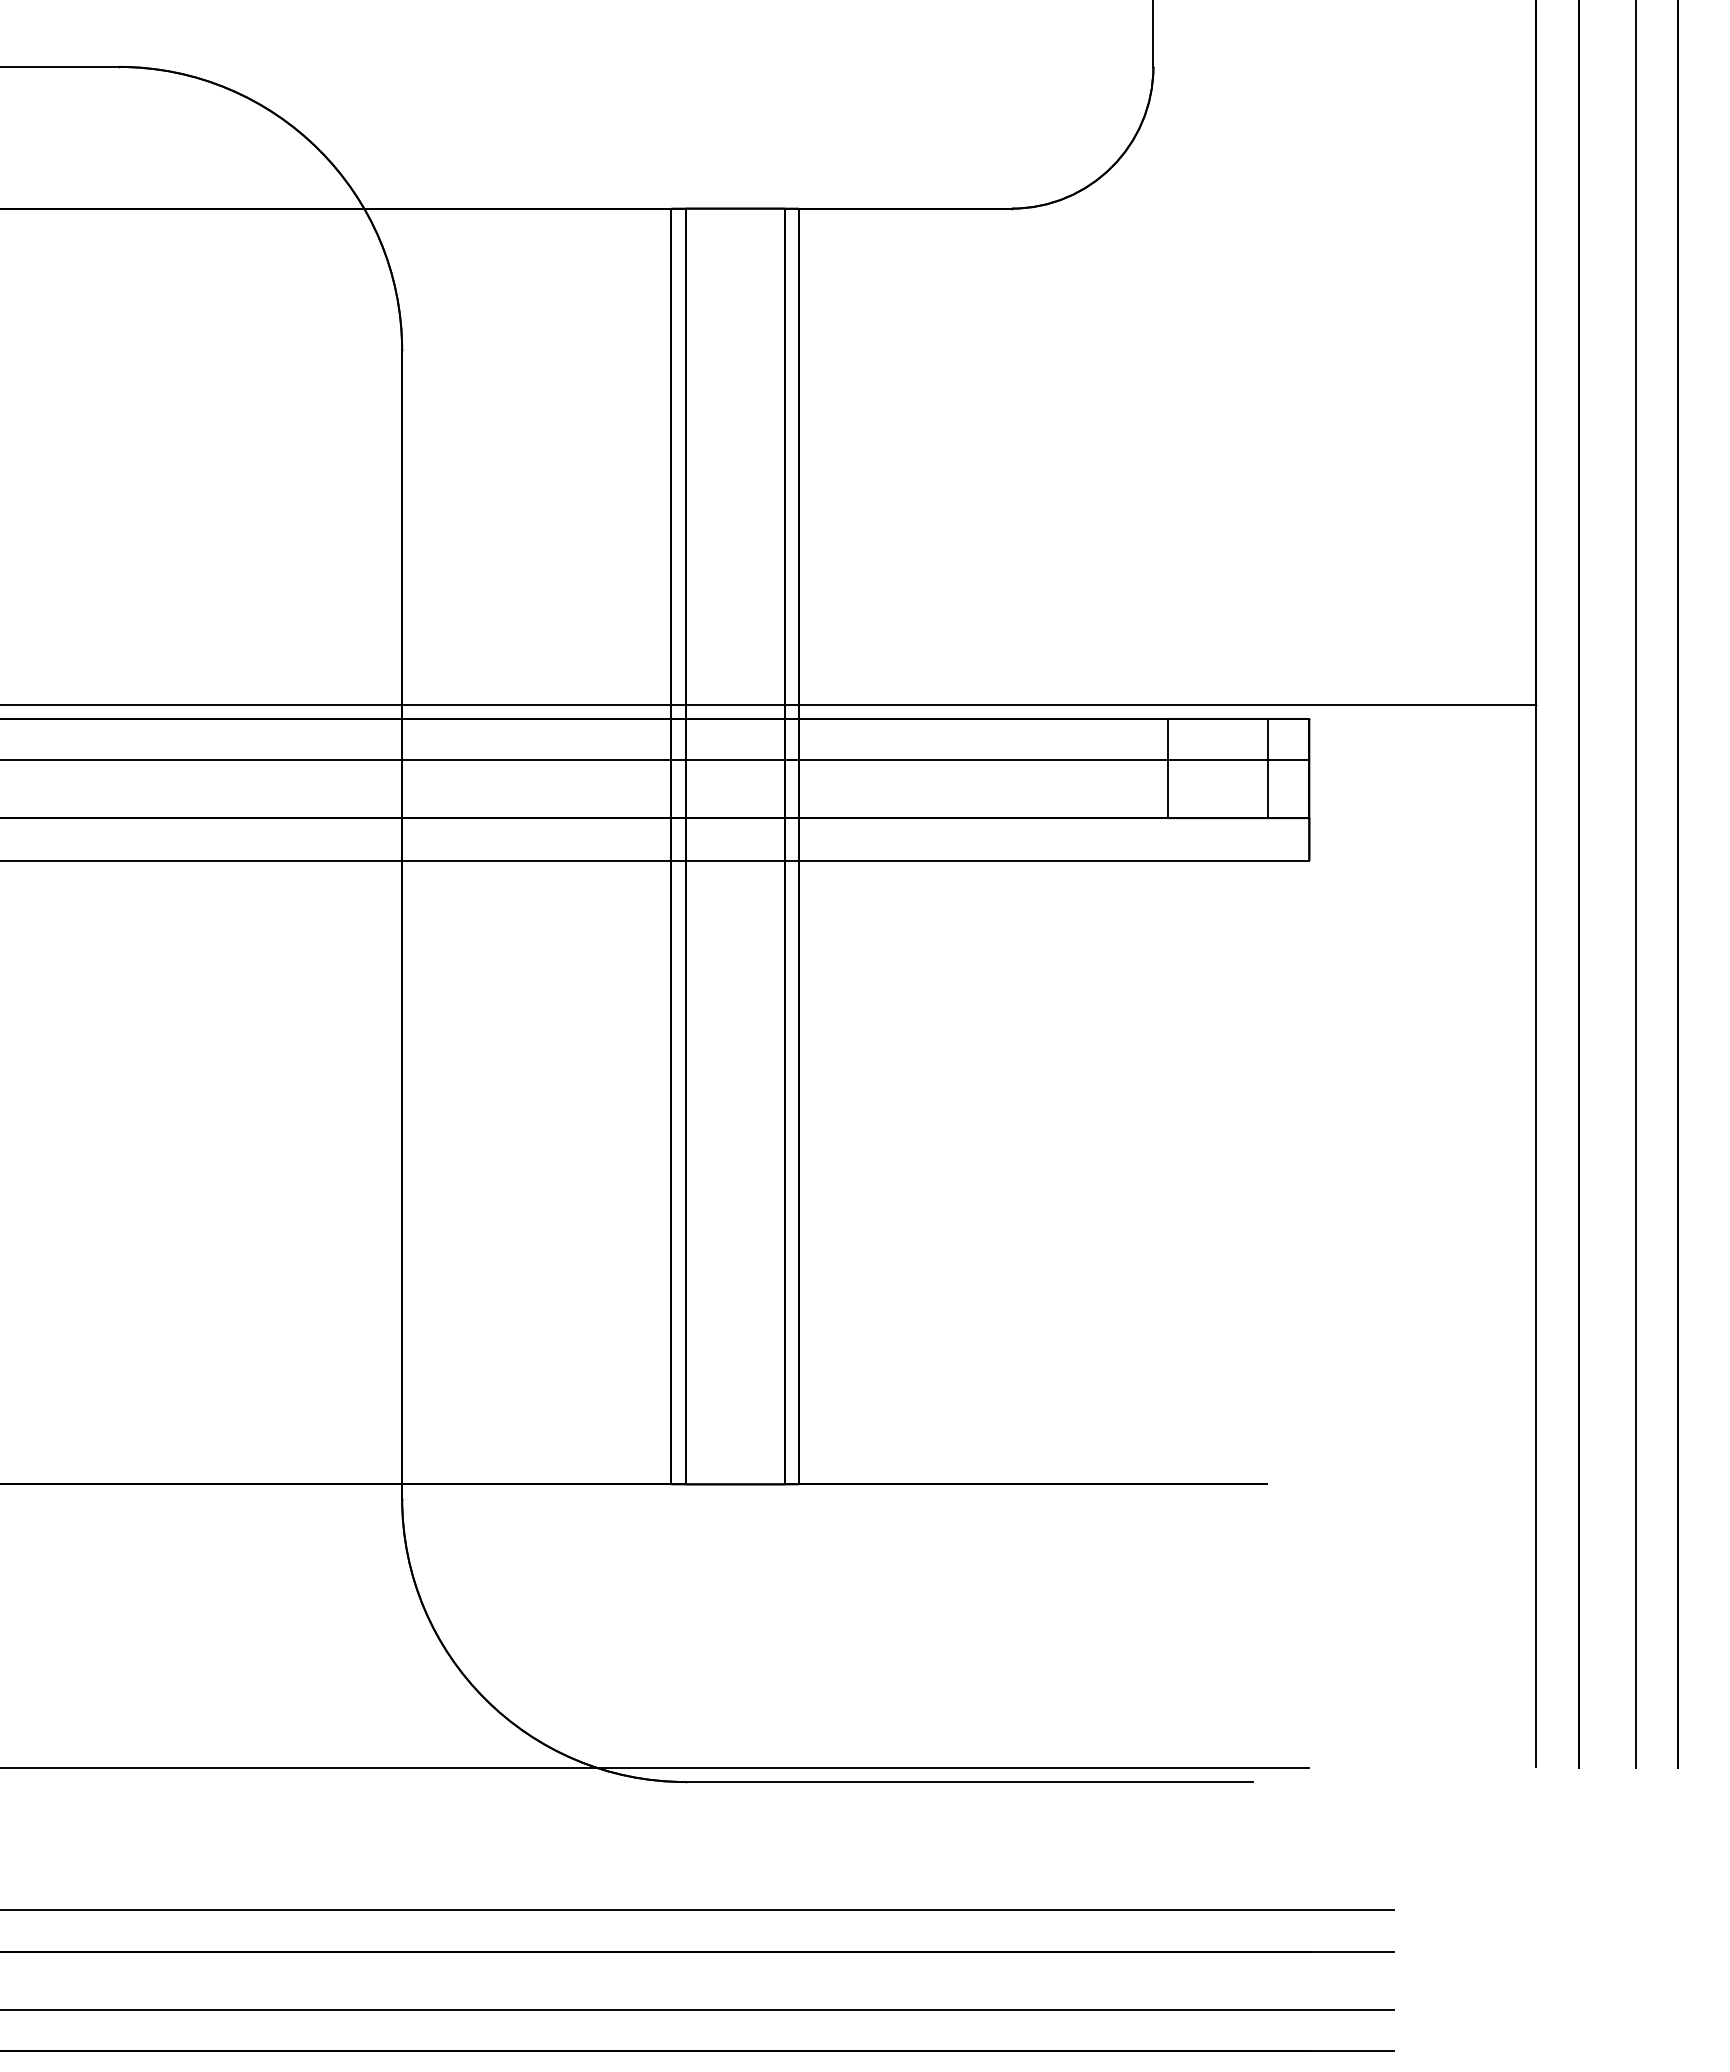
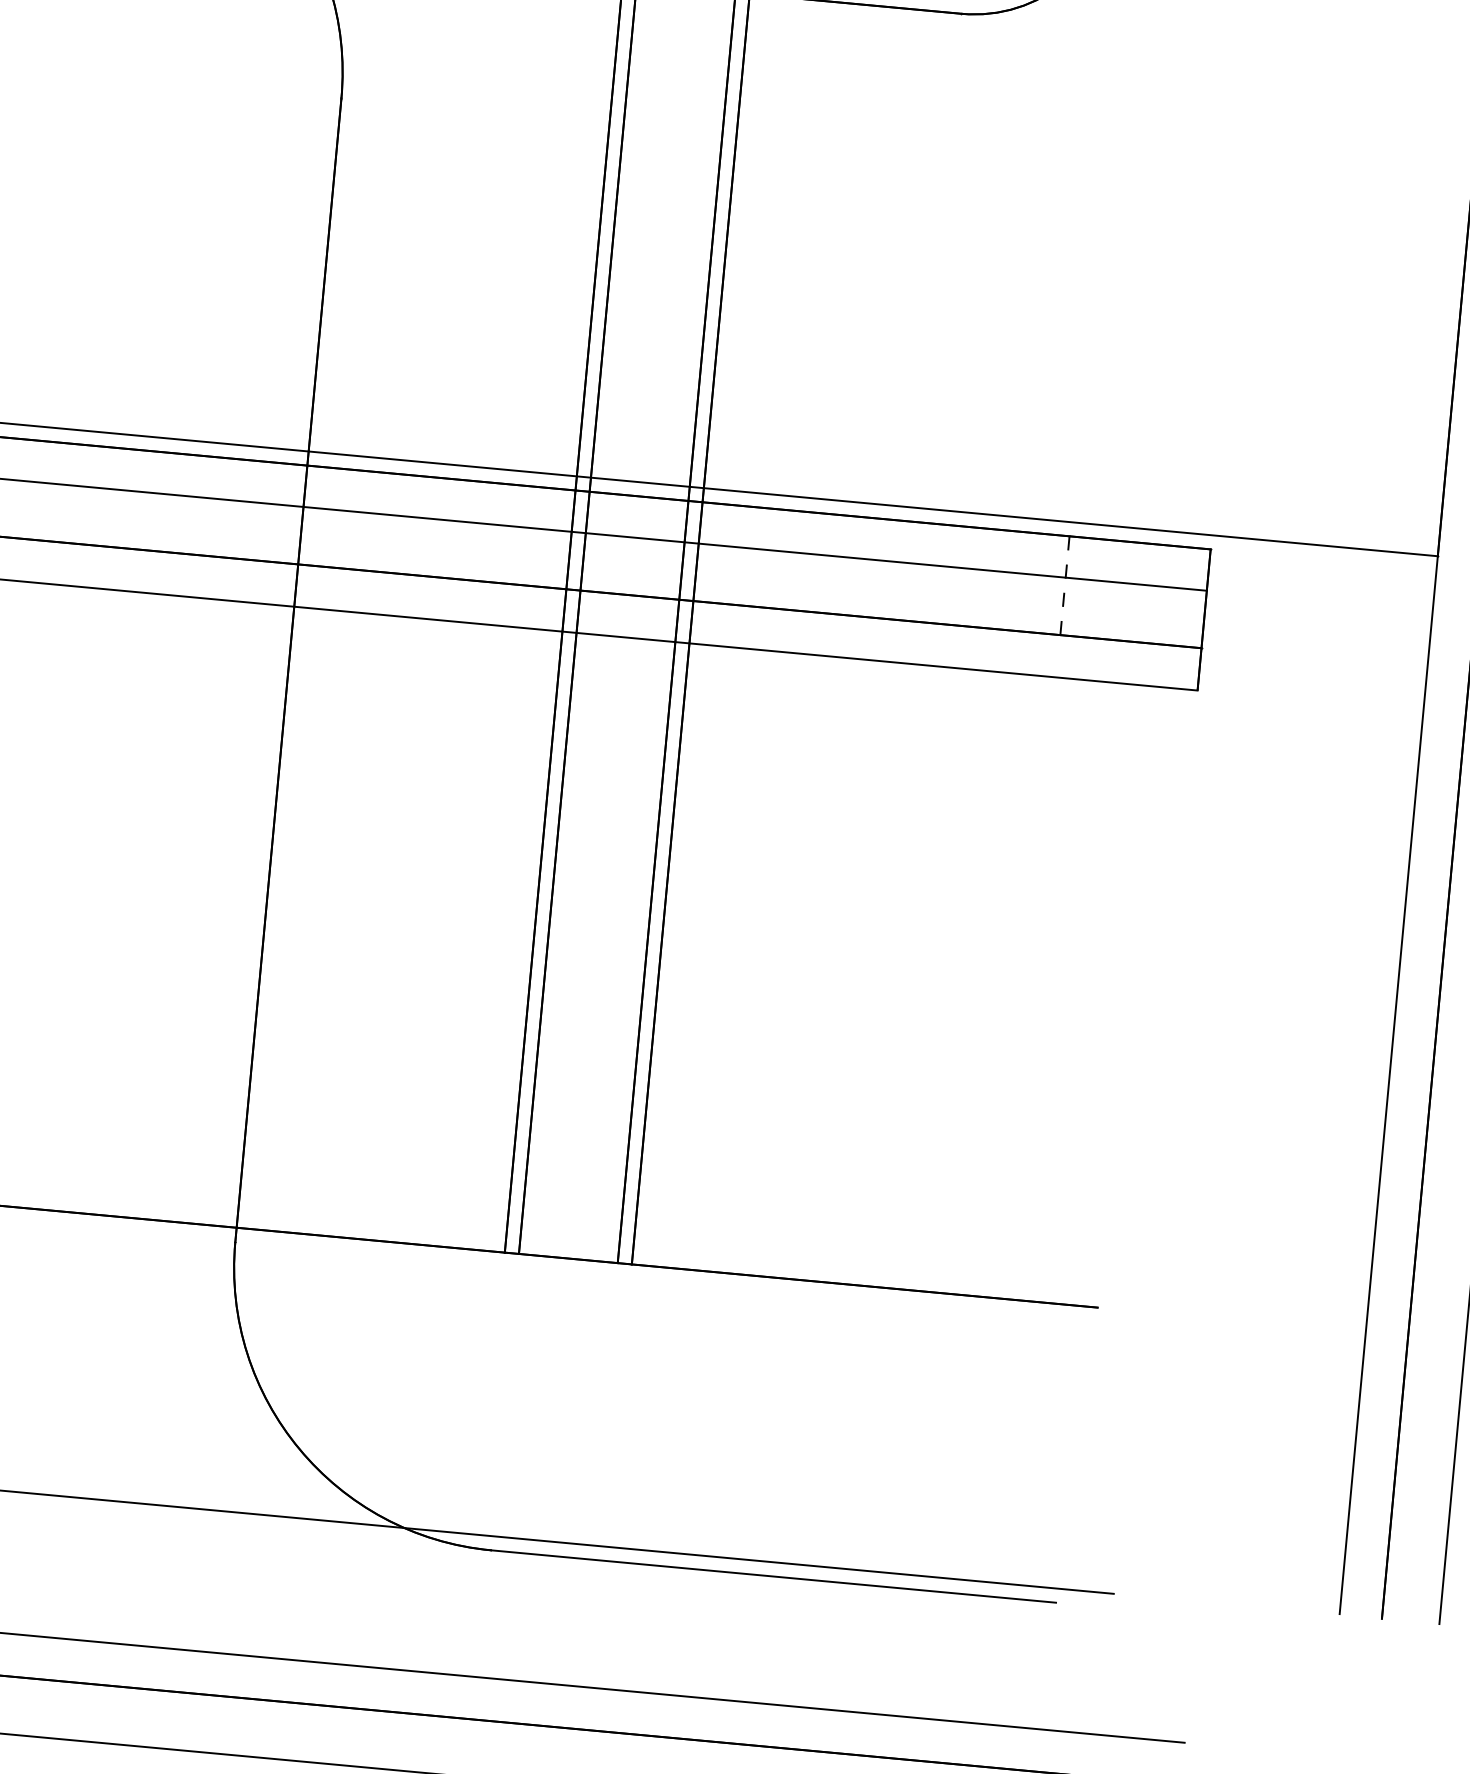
line: (1167, 768) -> (1064, 585), solid -> dashed
line: (1267, 768) -> (1164, 594), removed

